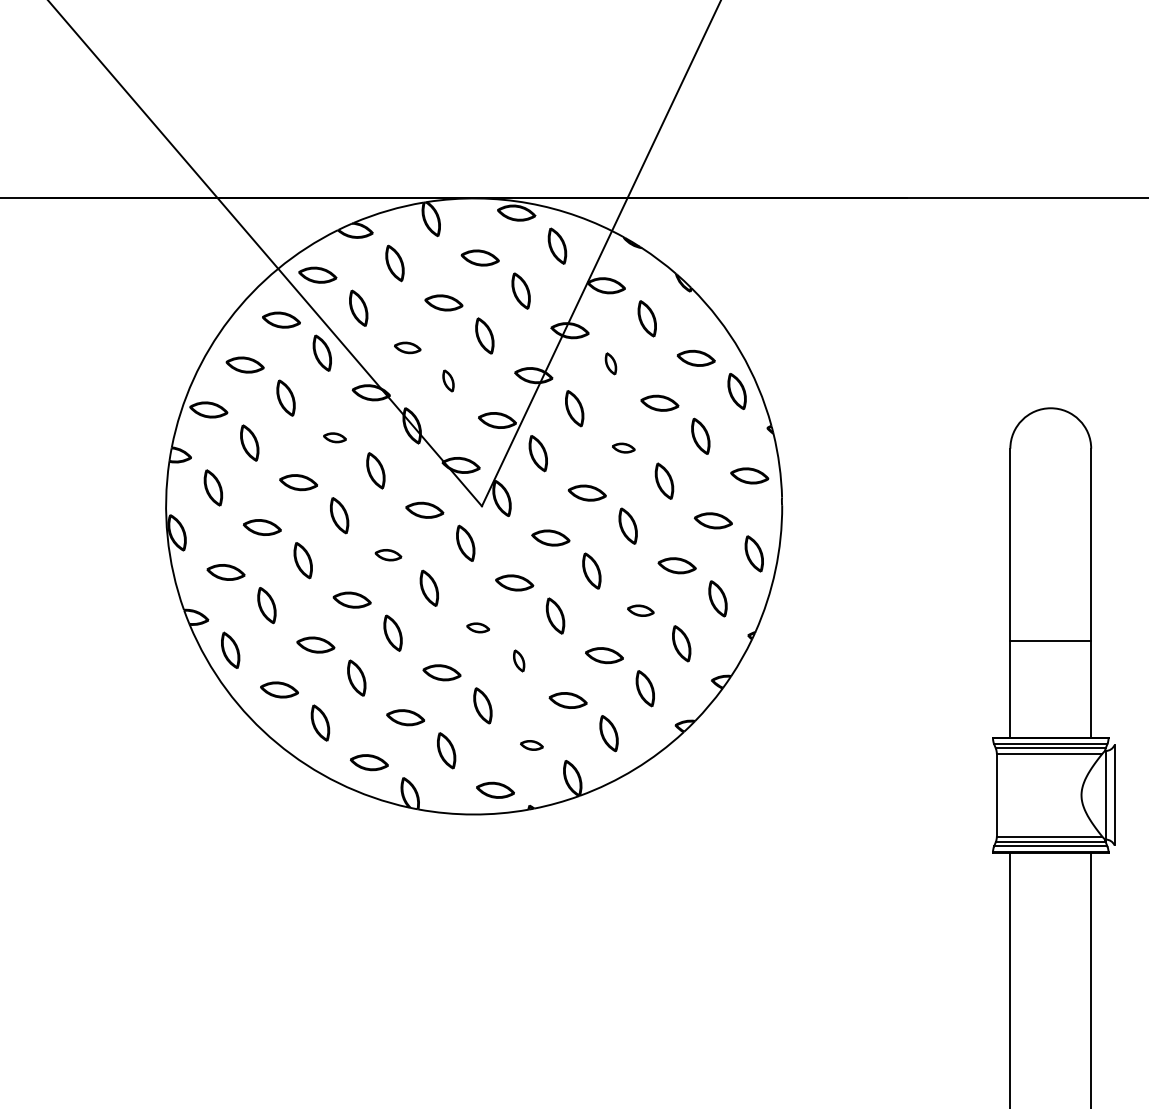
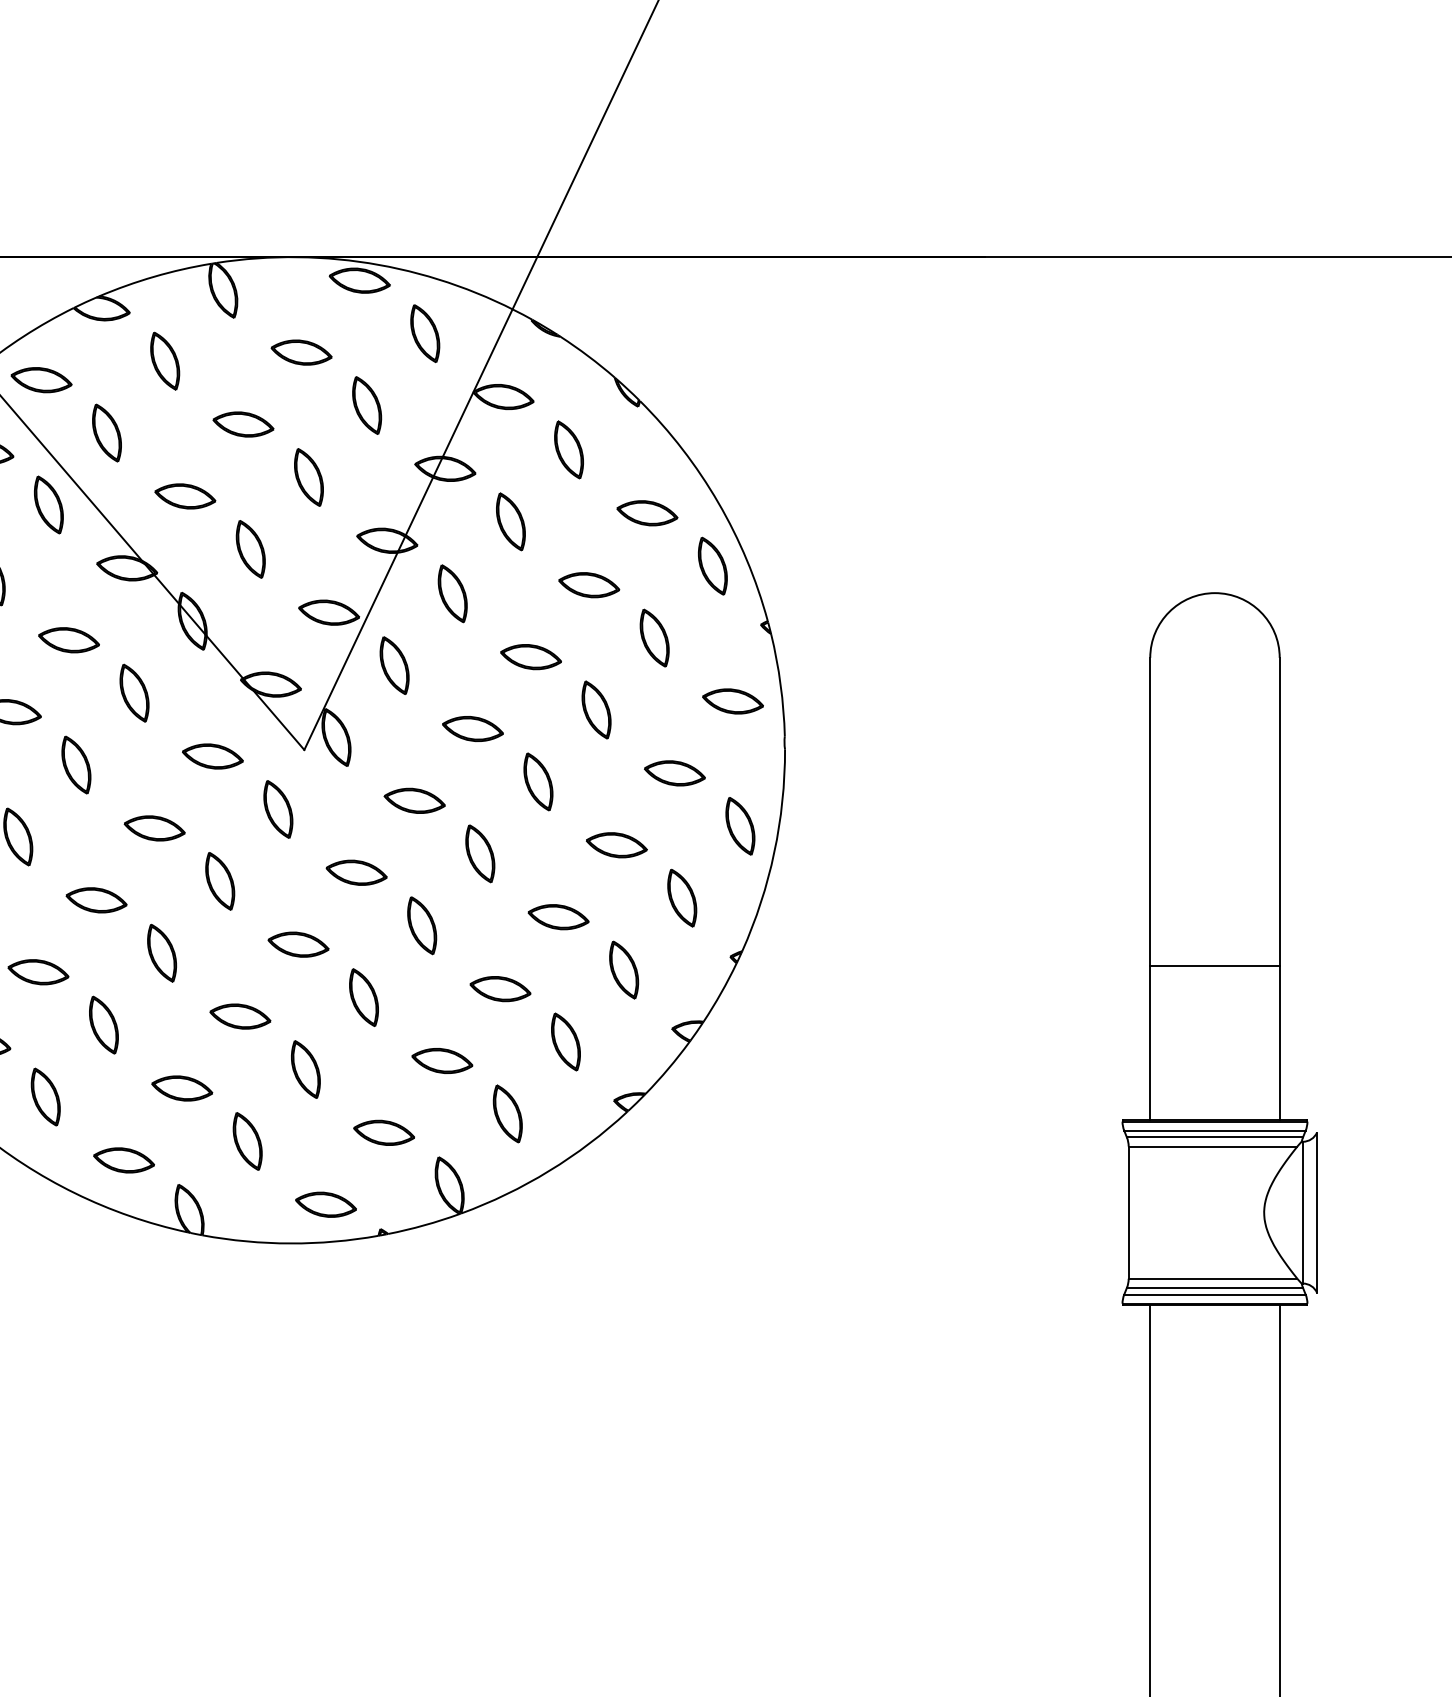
part: (407, 347) -> (185, 495), size x1.43
part: (610, 363) -> (510, 521), size x1.67
part: (448, 380) -> (250, 548), size x1.67
part: (334, 437) -> (68, 639), size x1.67
part: (623, 447) -> (530, 655), size x1.67
part: (388, 554) -> (154, 827), size x1.43
part: (640, 610) -> (558, 916), size x1.43
part: (477, 627) -> (297, 944), size x1.67
part: (518, 660) -> (362, 996), size x1.67
part: (531, 745) -> (383, 1132), size x1.67

